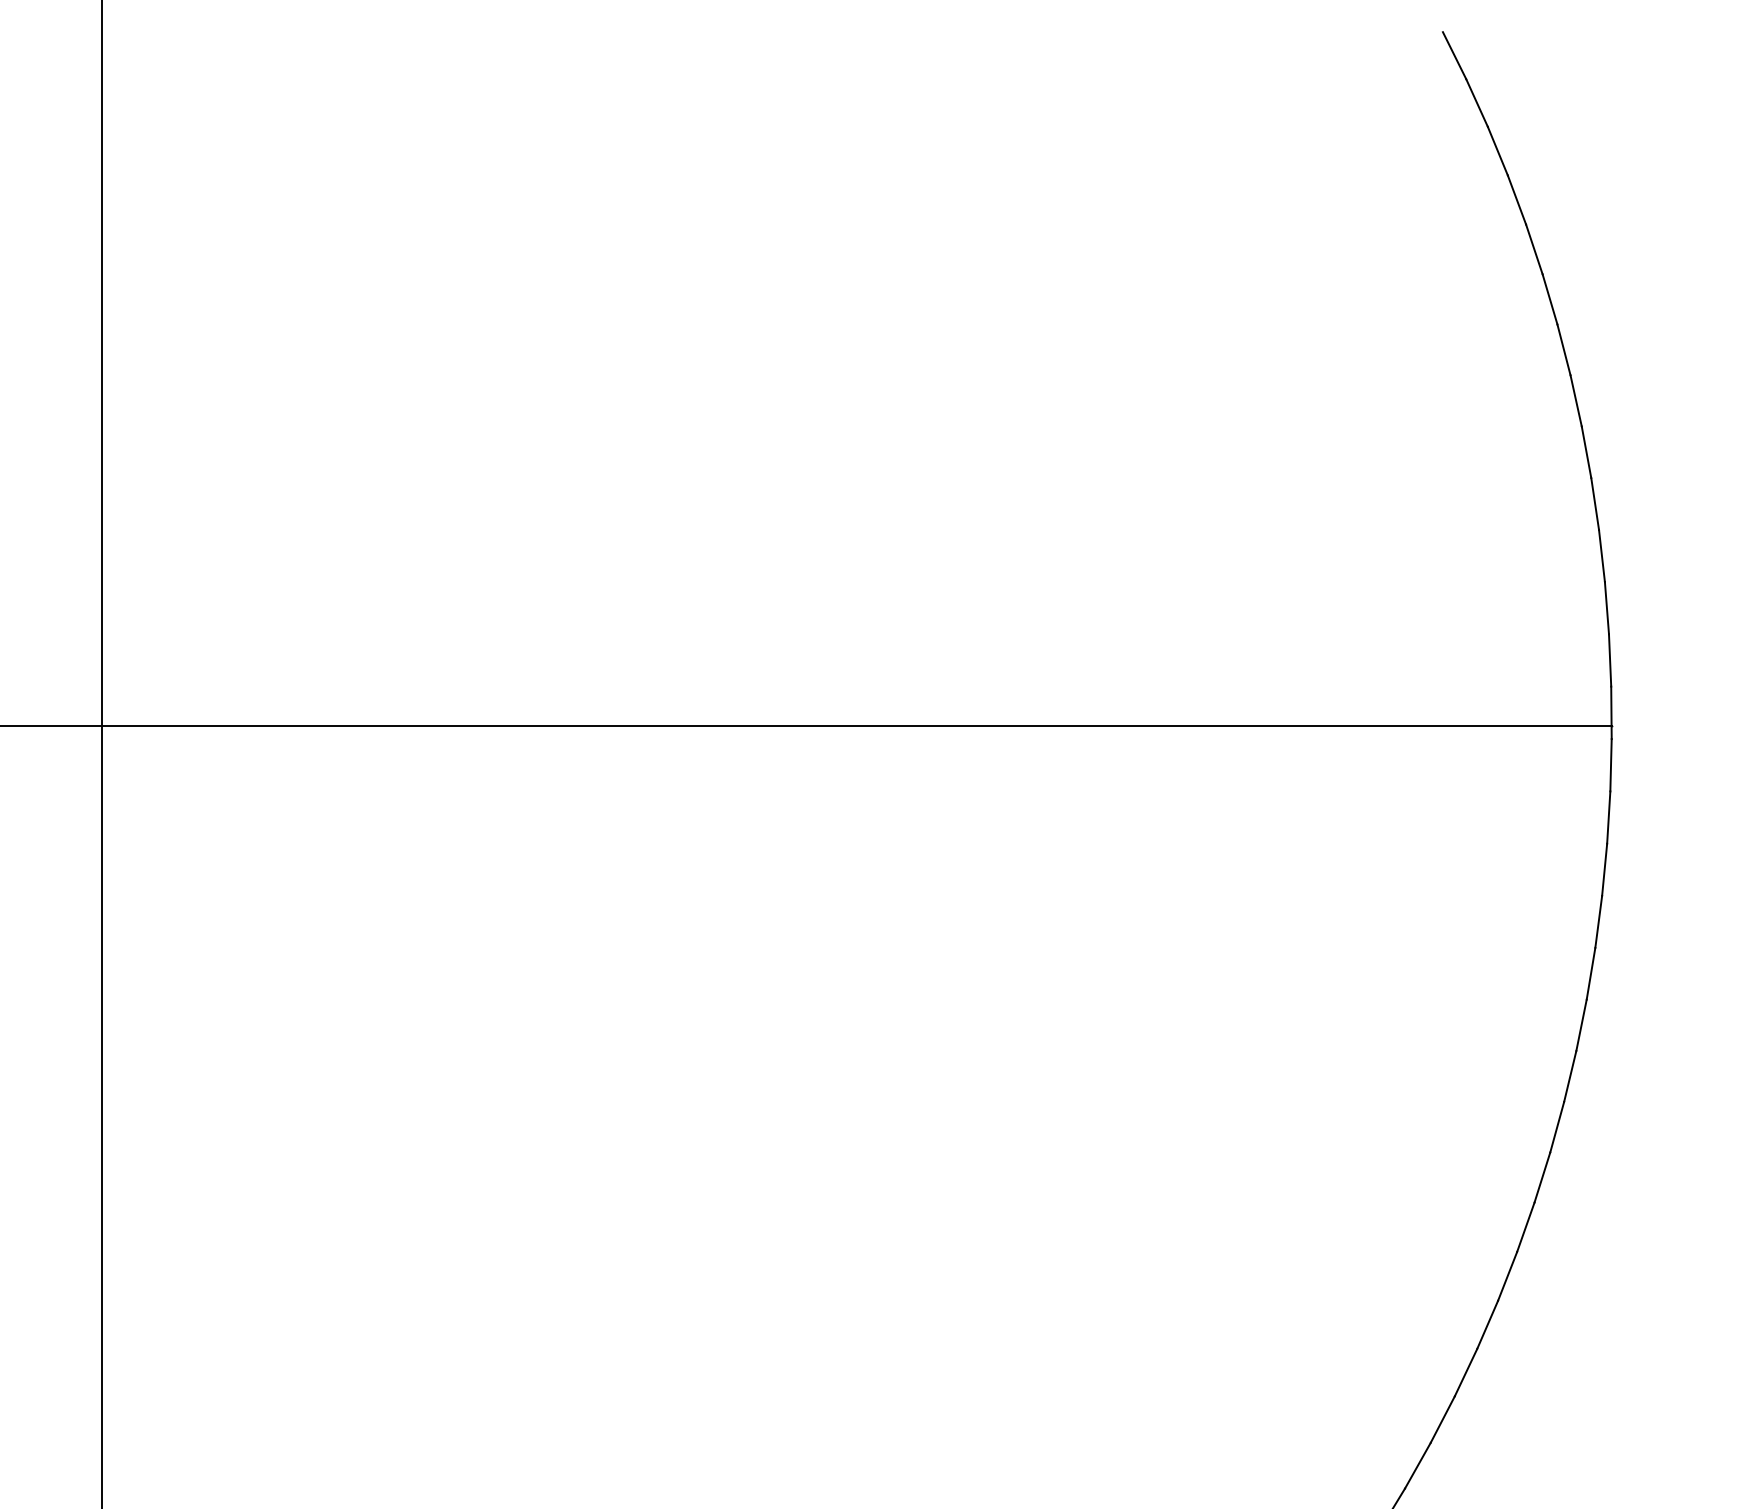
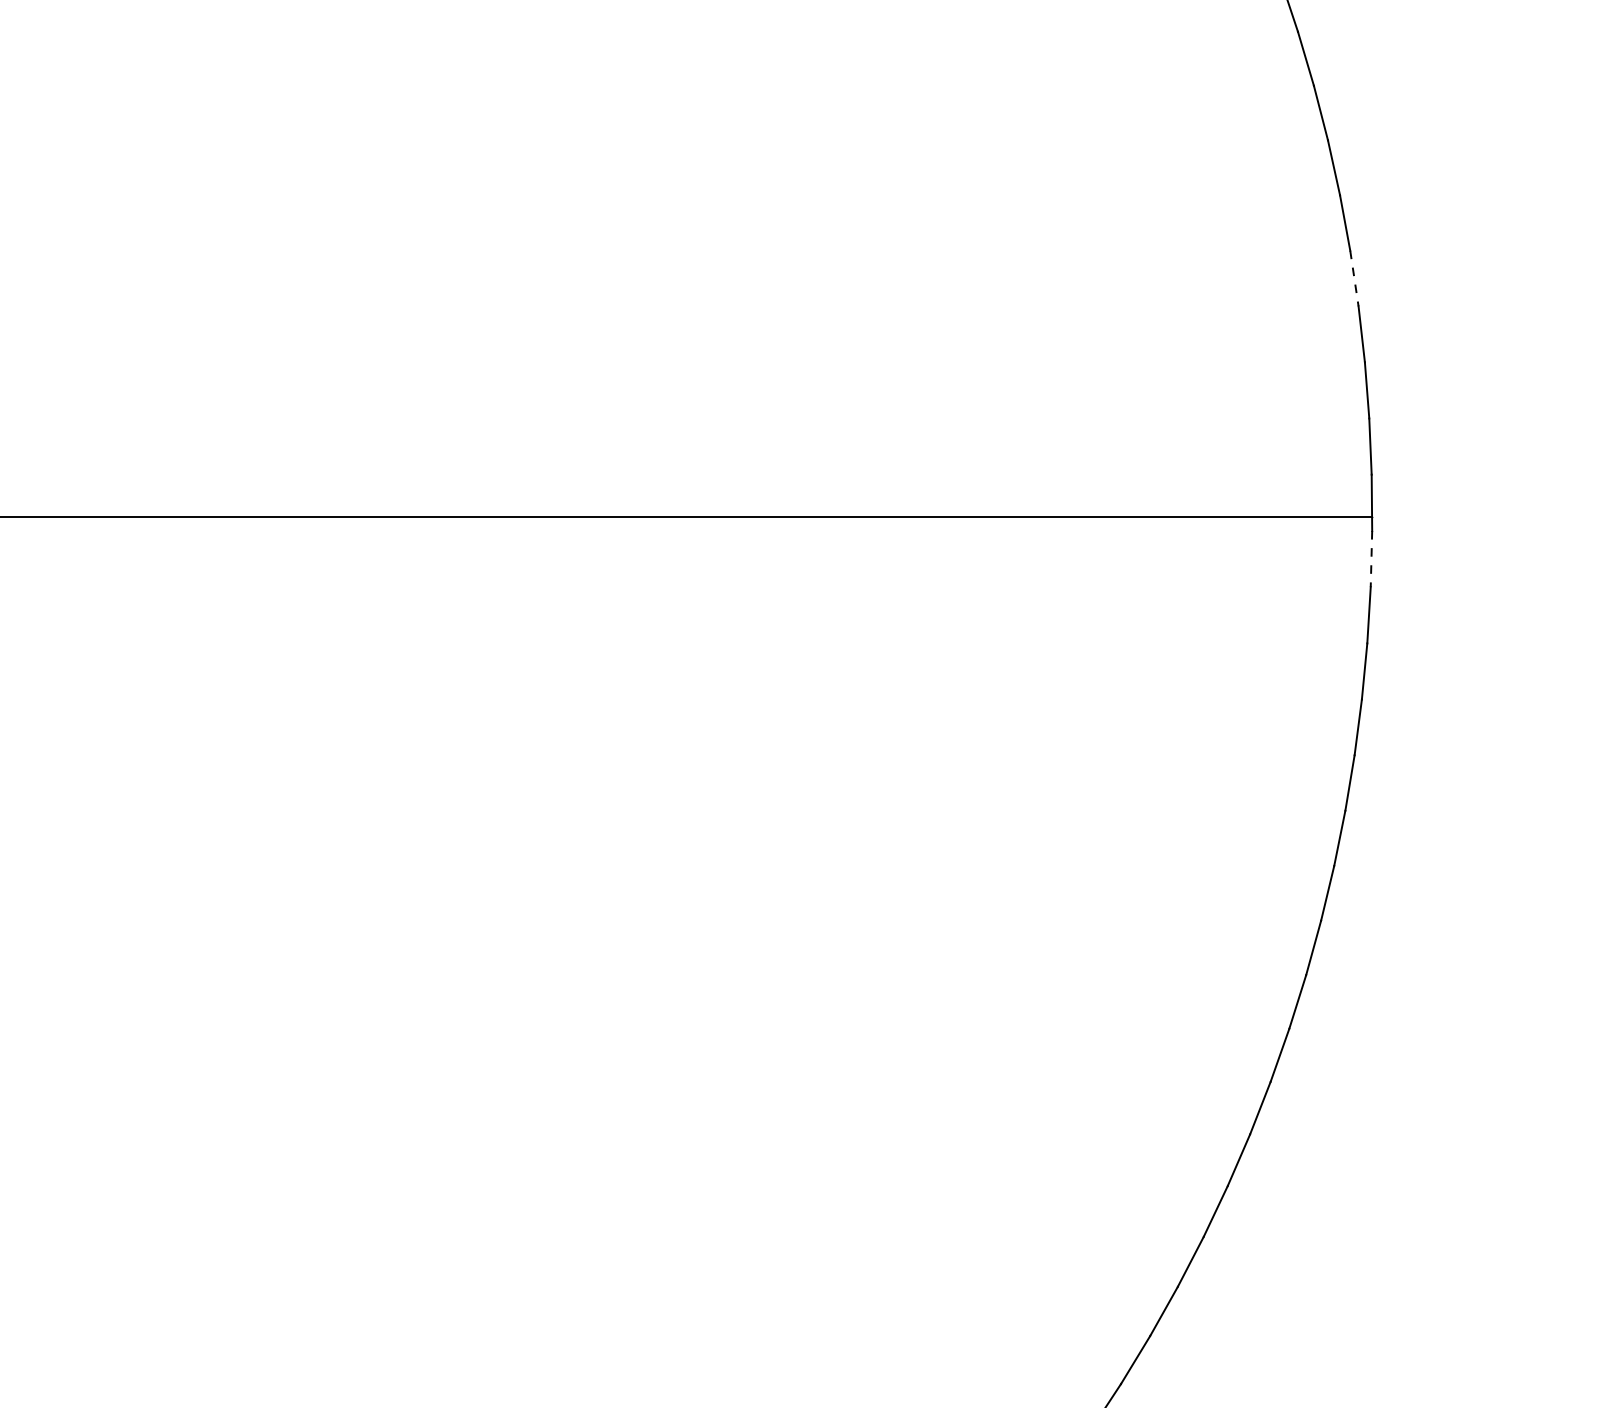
line: (1595, 504) -> (1354, 279), solid -> dashed
line: (1611, 765) -> (1371, 559), solid -> dashed

